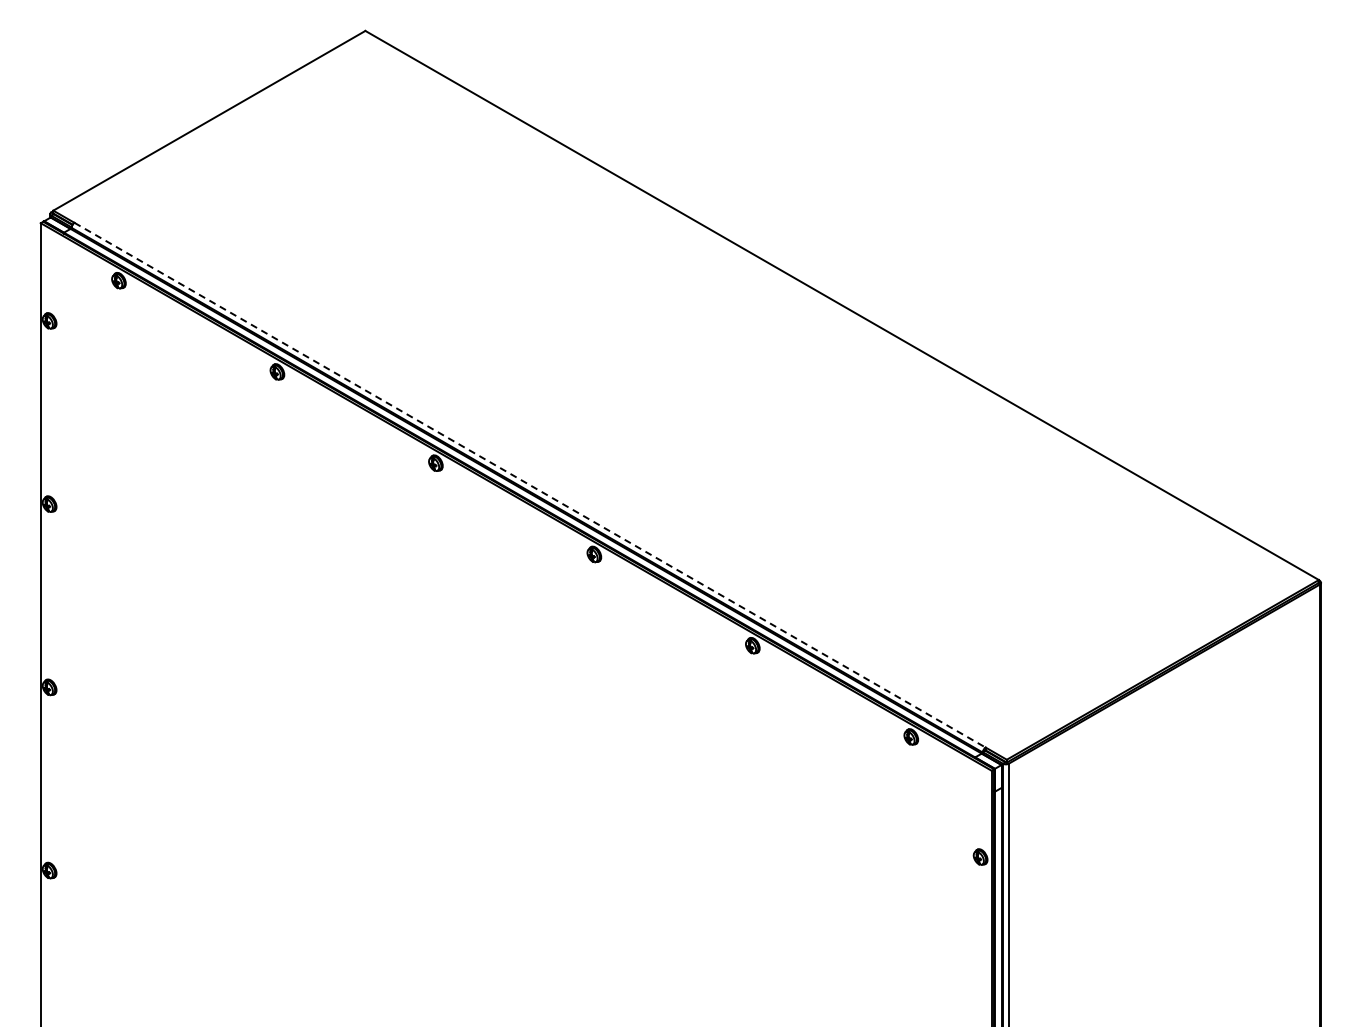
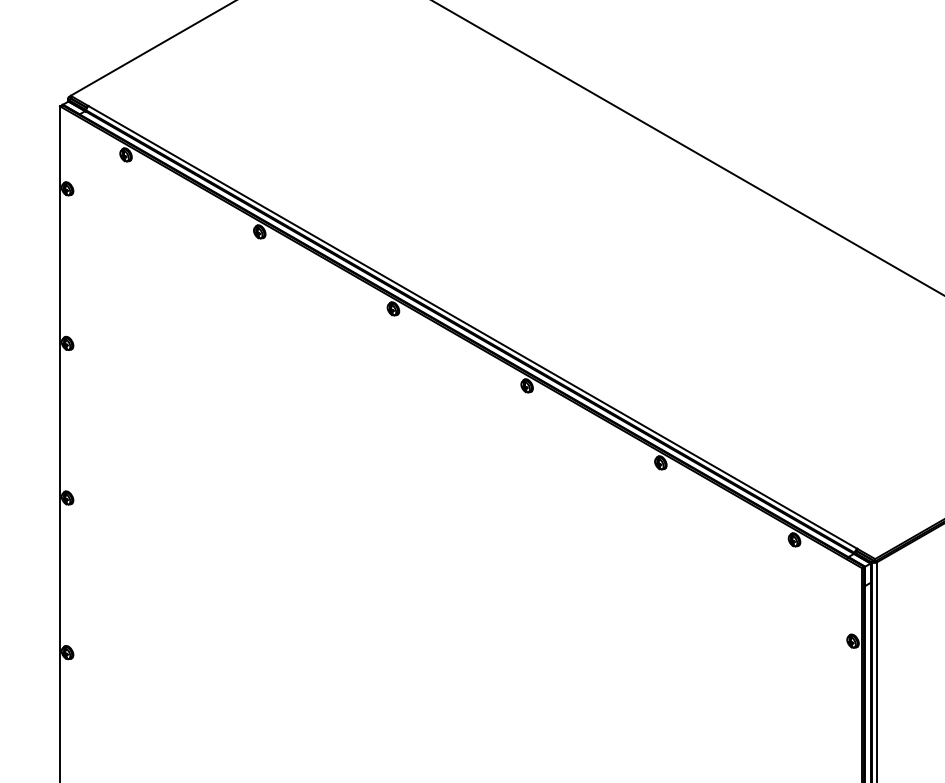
line: (530, 485) -> (473, 327), dashed -> solid

